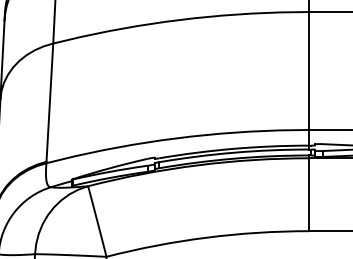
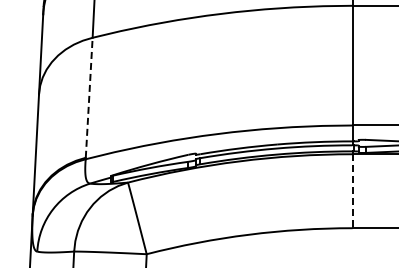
line: (50, 102) -> (89, 97), solid -> dashed
line: (309, 195) -> (352, 191), solid -> dashed

